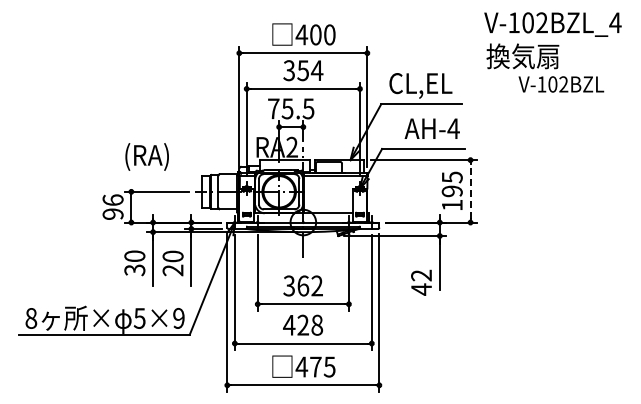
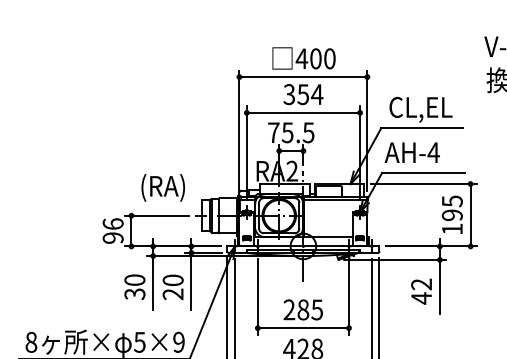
text: (431, 128) -> (411, 152), moved
text: (146, 156) -> (162, 187), moved
line: (470, 190) -> (470, 214), dashed -> solid
text: (421, 282) -> (421, 291), moved
text: (302, 285) -> (302, 309), 362 -> 285

